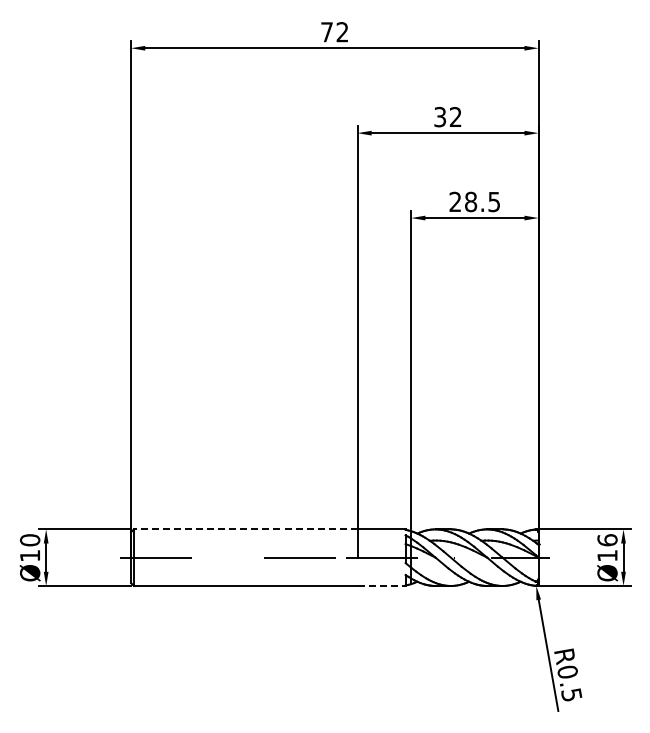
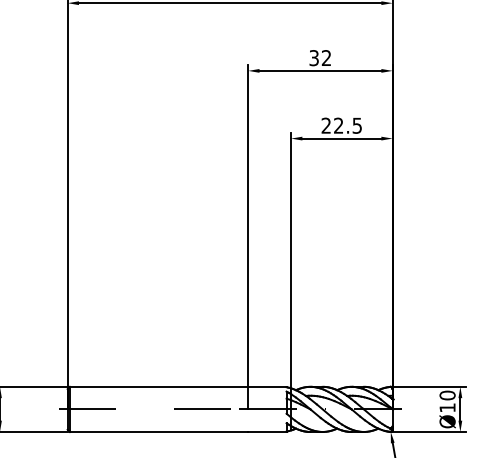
text: (471, 201) -> (339, 125), 28.5 -> 22.5
line: (245, 529) -> (158, 386), dashed -> solid
text: (607, 540) -> (447, 395), Ø16 -> Ø10
line: (382, 585) -> (268, 431), dashed -> solid

